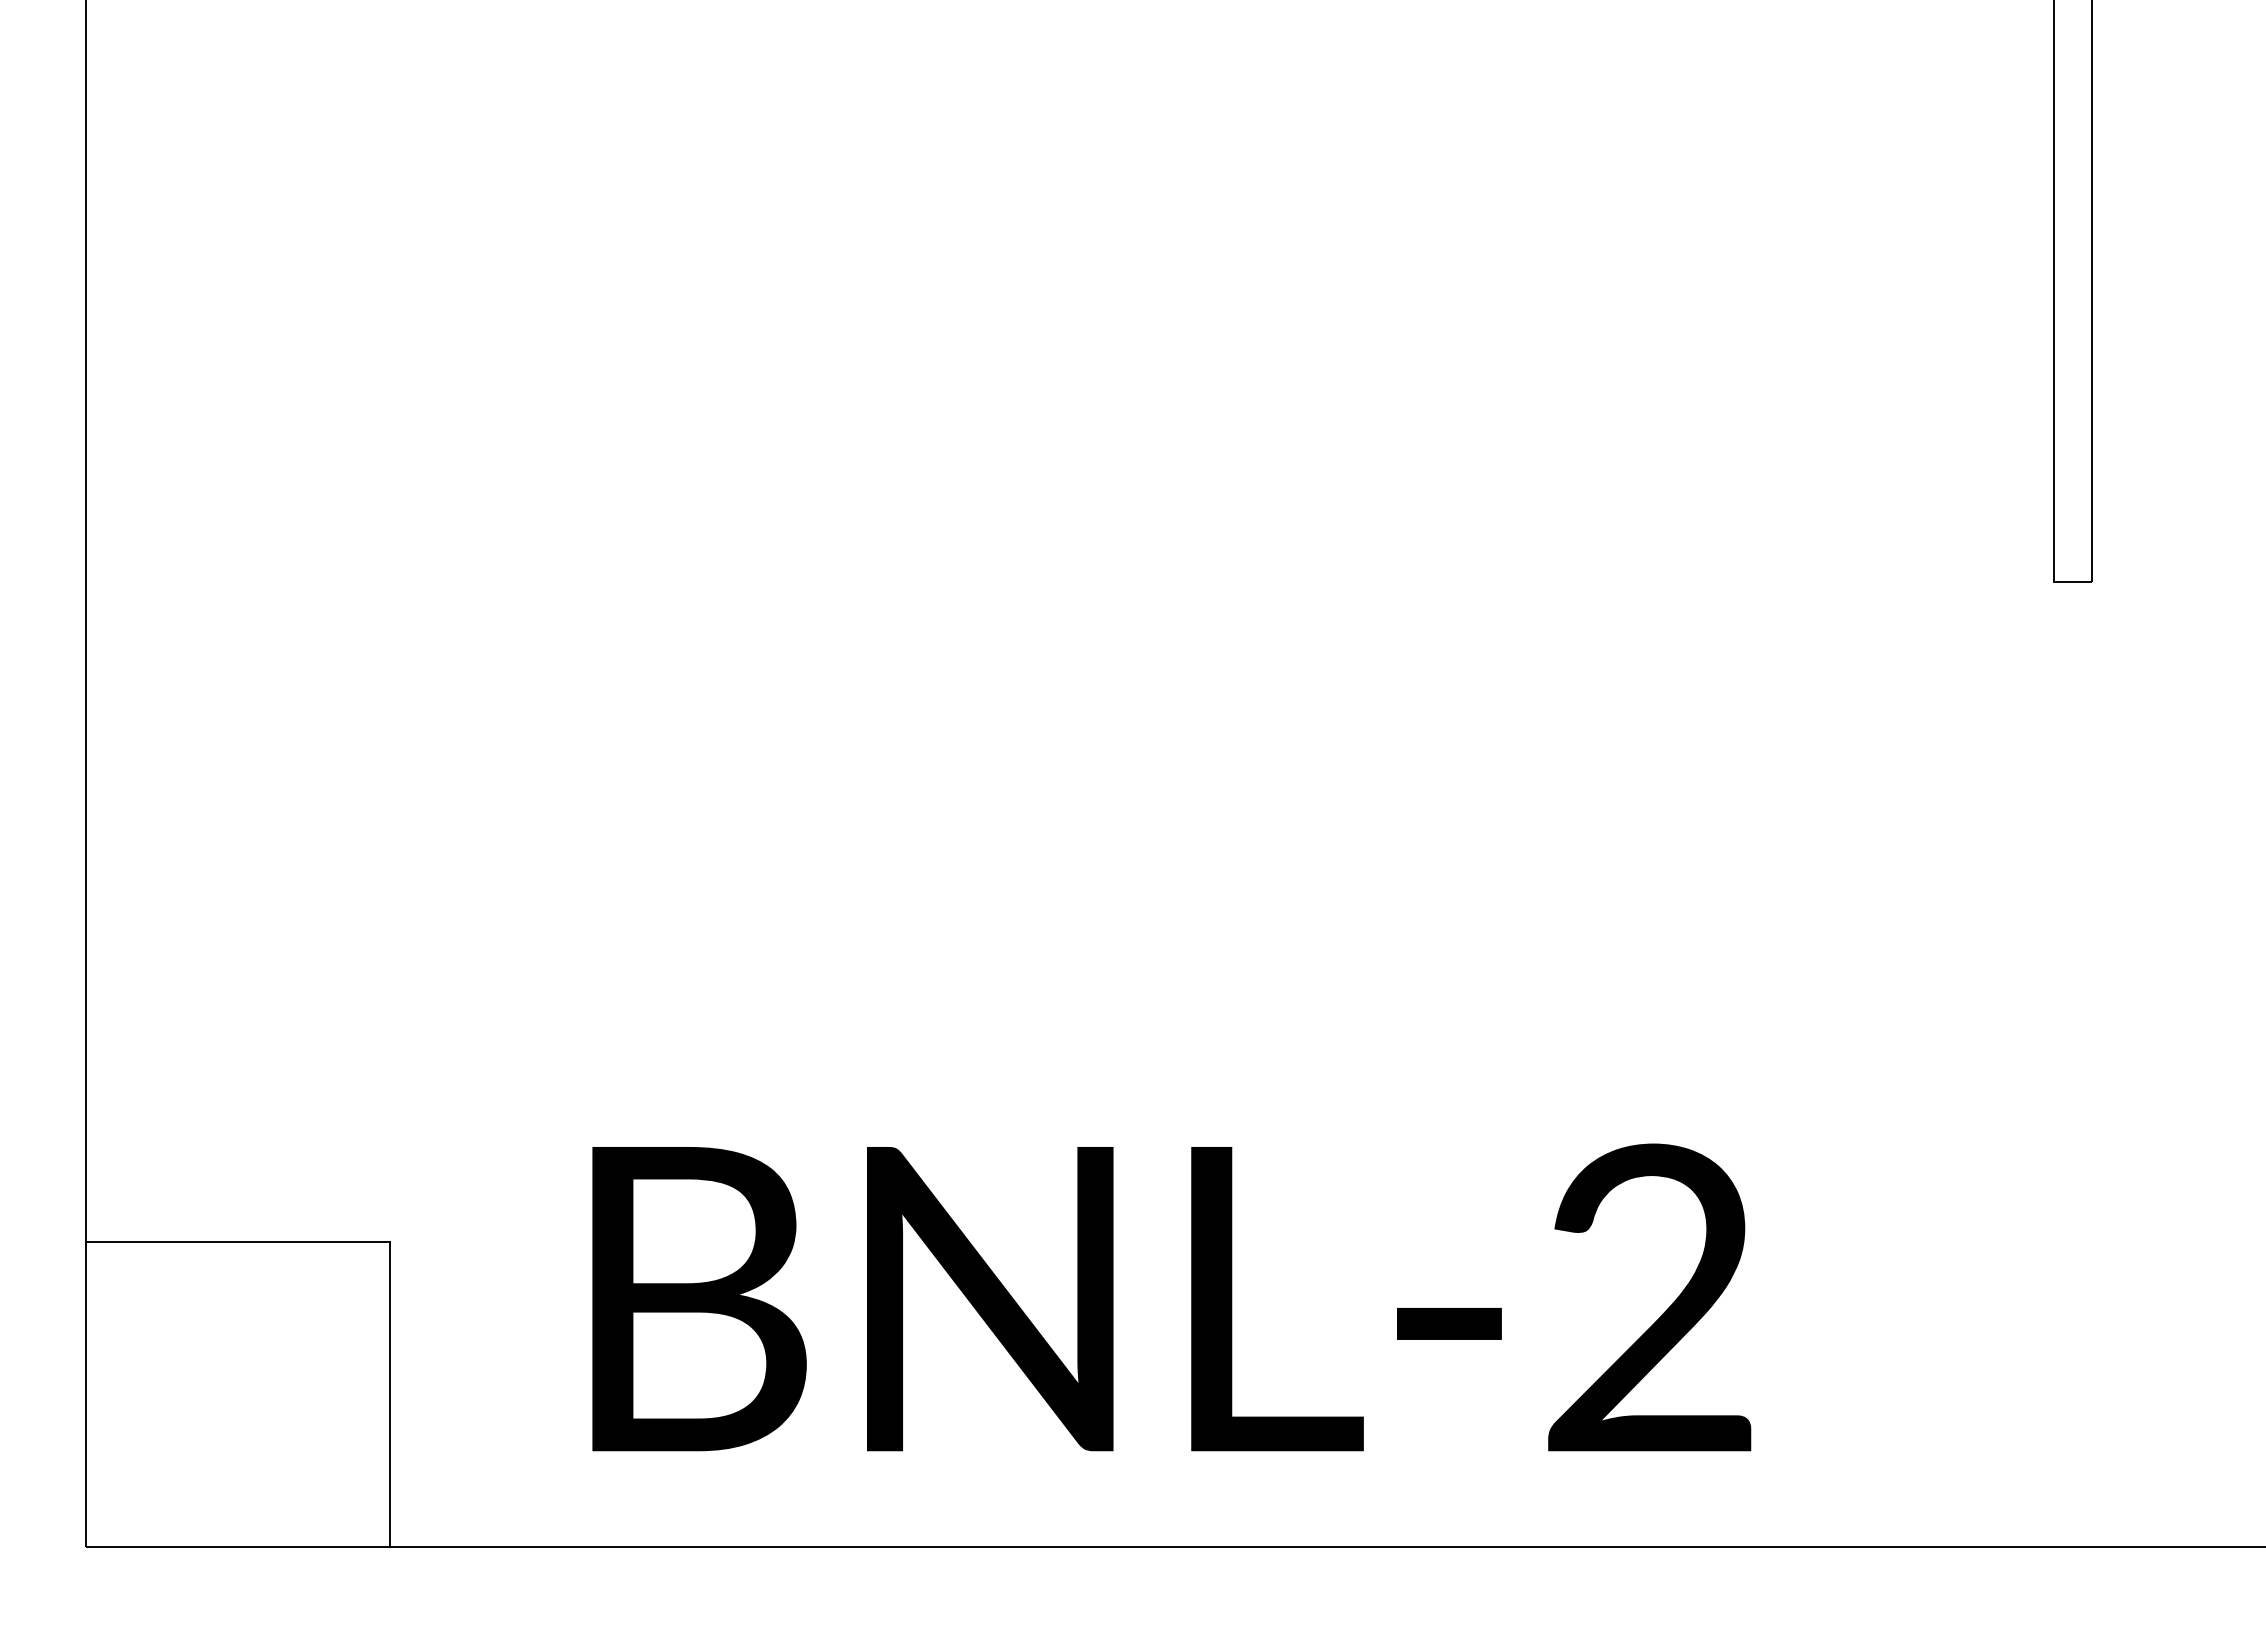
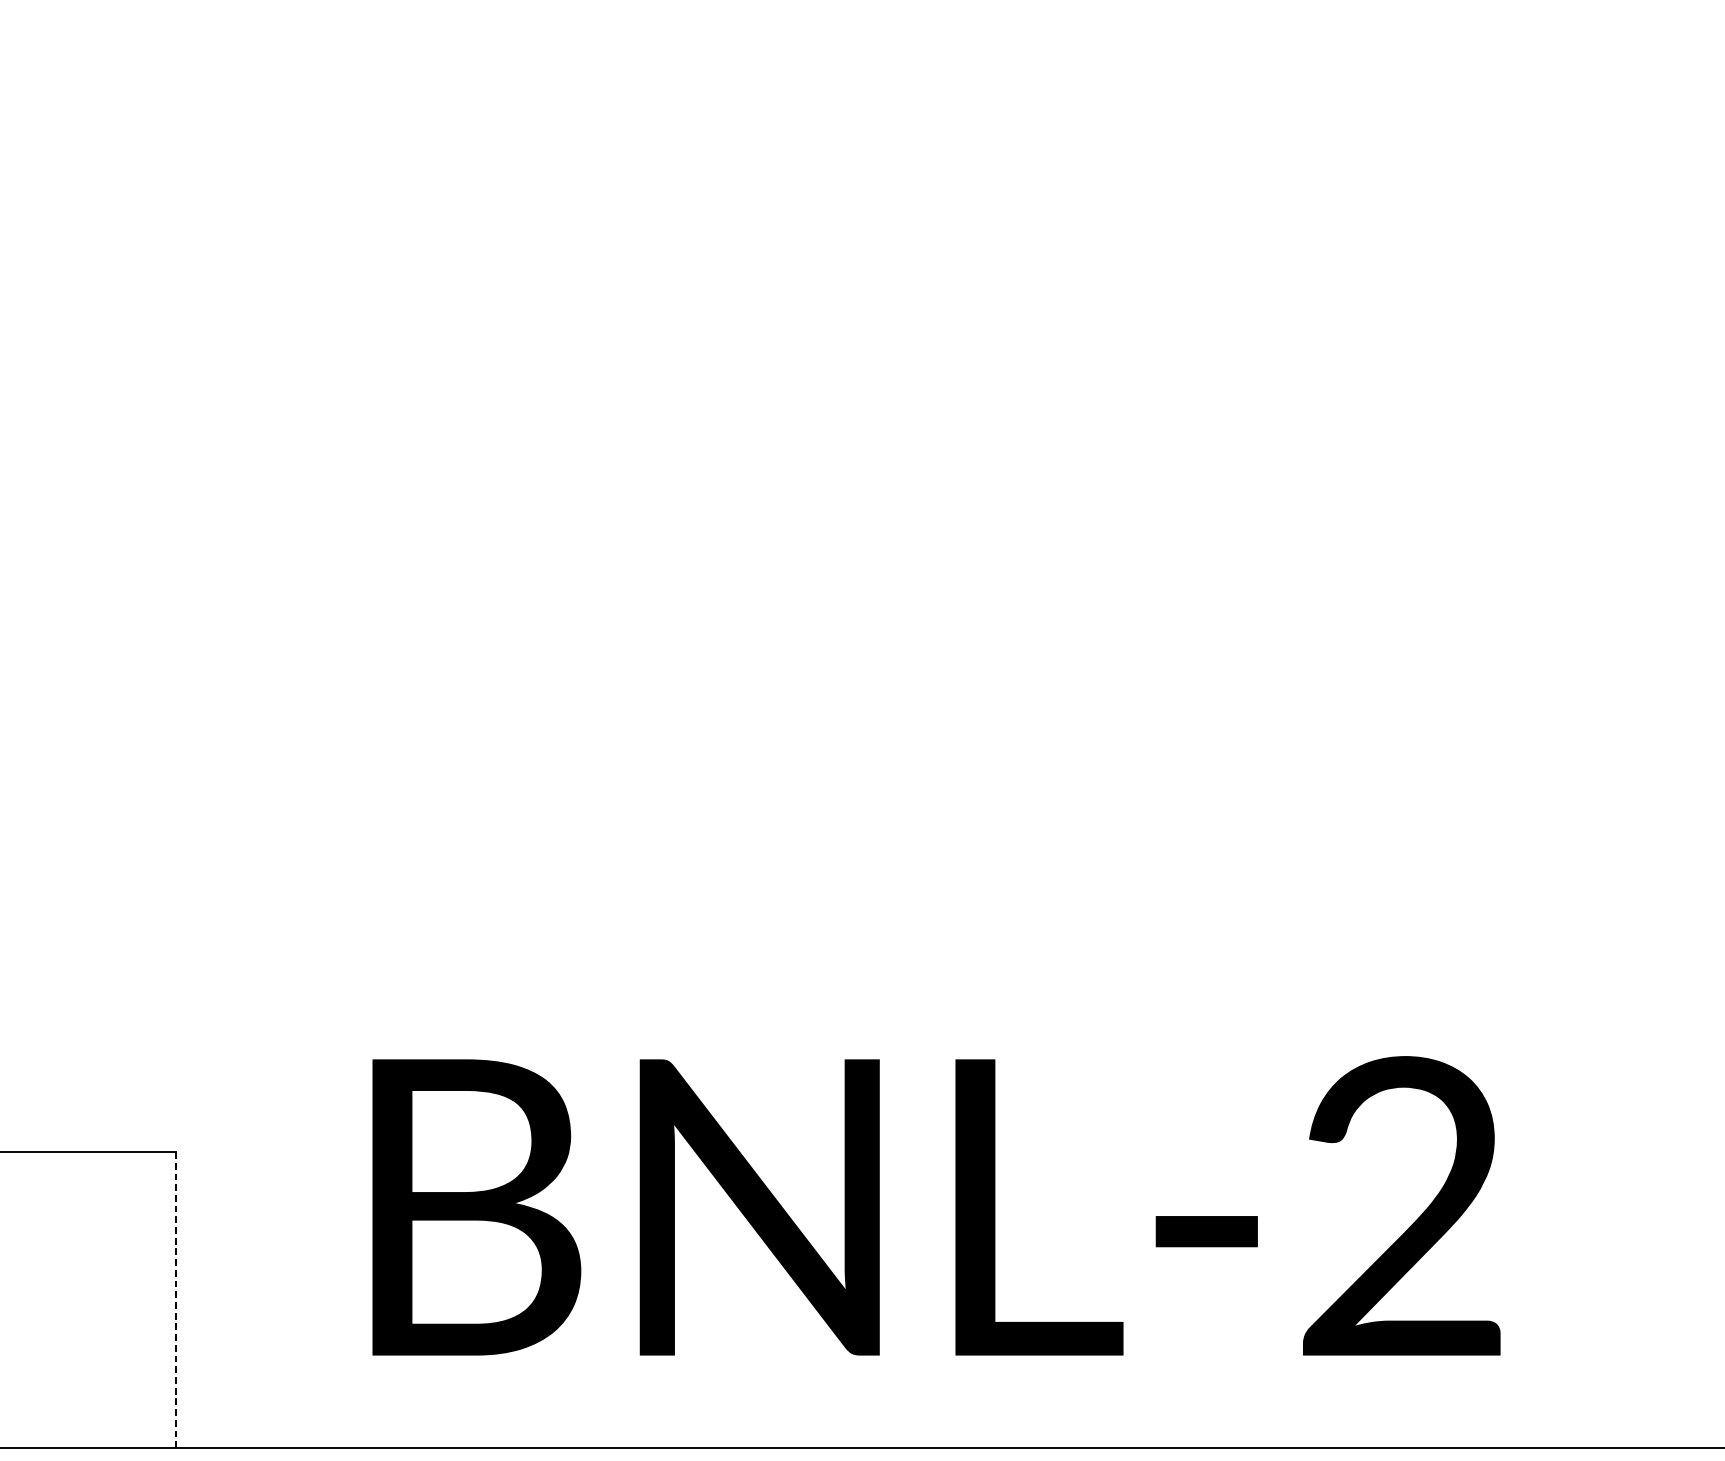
line: (390, 1394) -> (175, 1300), solid -> dashed

